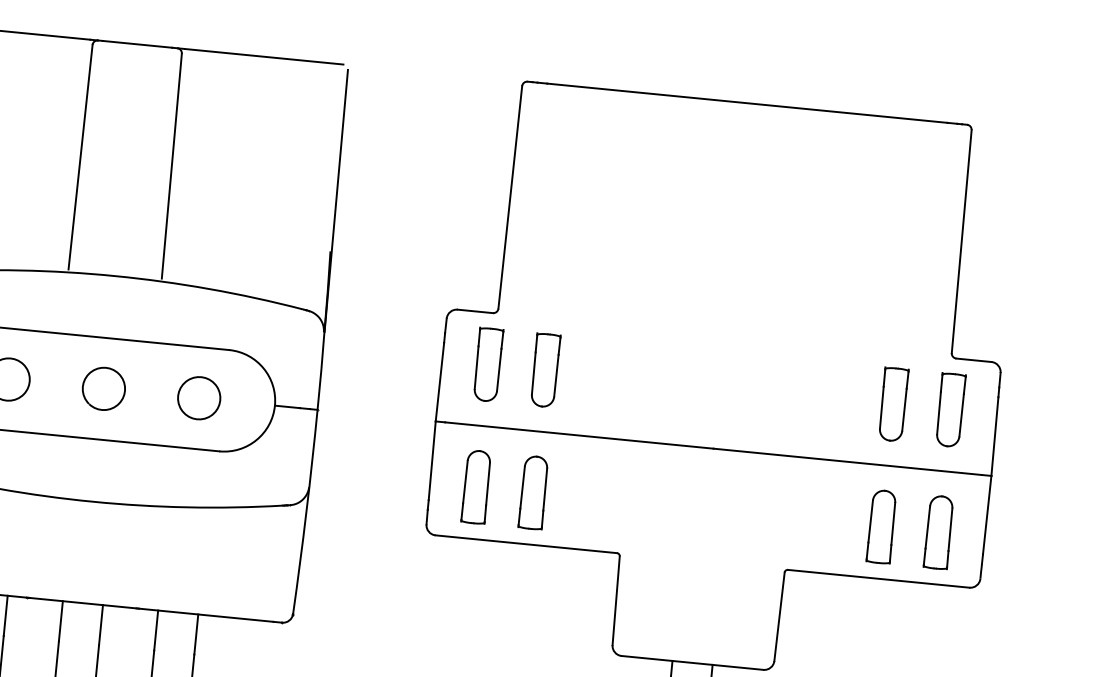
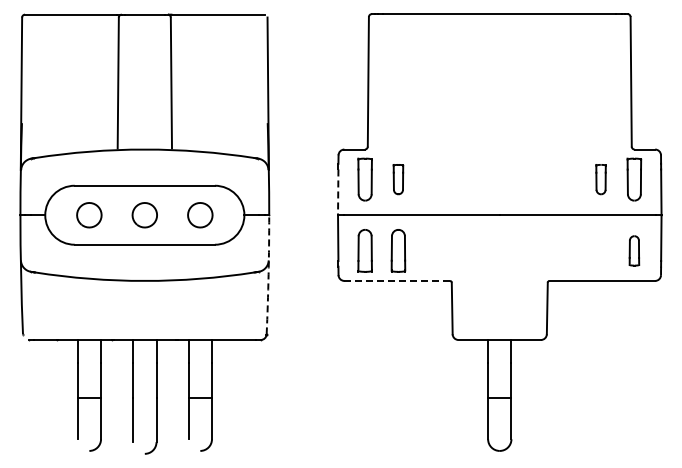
part: (545, 370) -> (398, 179), size x0.7
line: (440, 382) -> (338, 192), solid -> dashed
part: (892, 404) -> (600, 179), size x0.7
arc: (306, 511) -> (268, 274), solid -> dashed
part: (880, 526) -> (600, 250), removed
part: (939, 531) -> (634, 250), size x0.7
line: (526, 543) -> (397, 280), solid -> dashed

